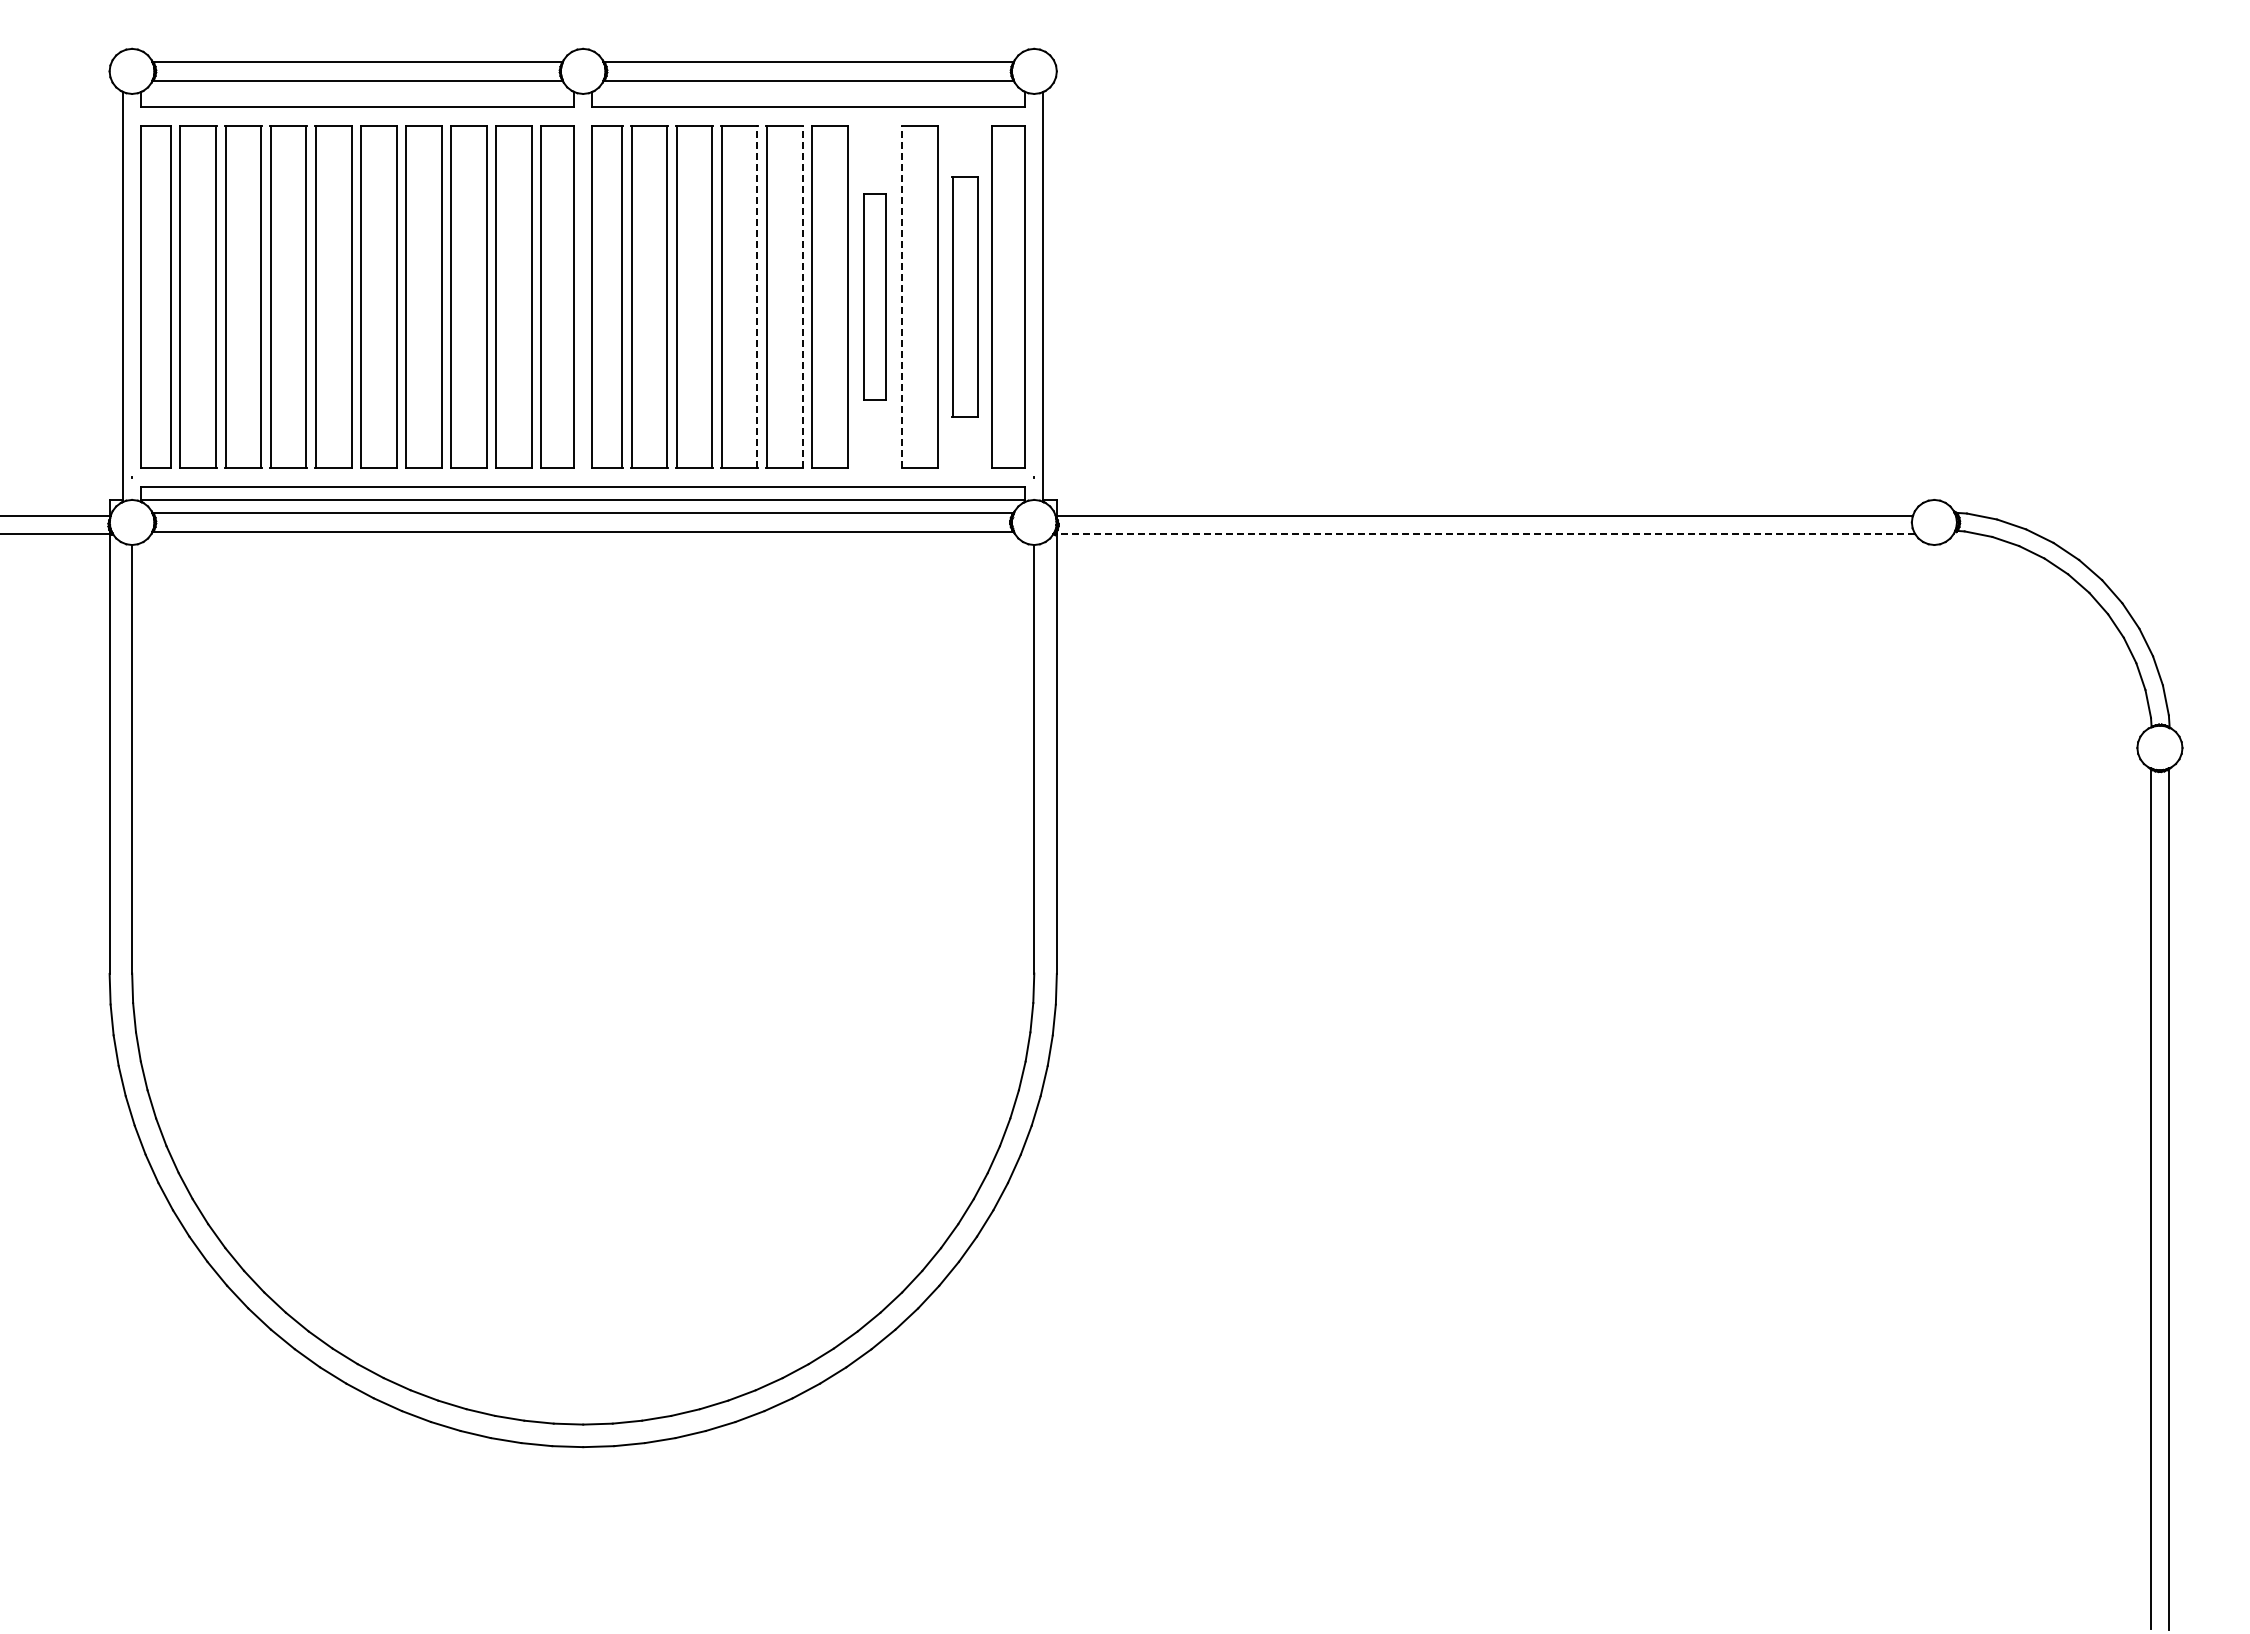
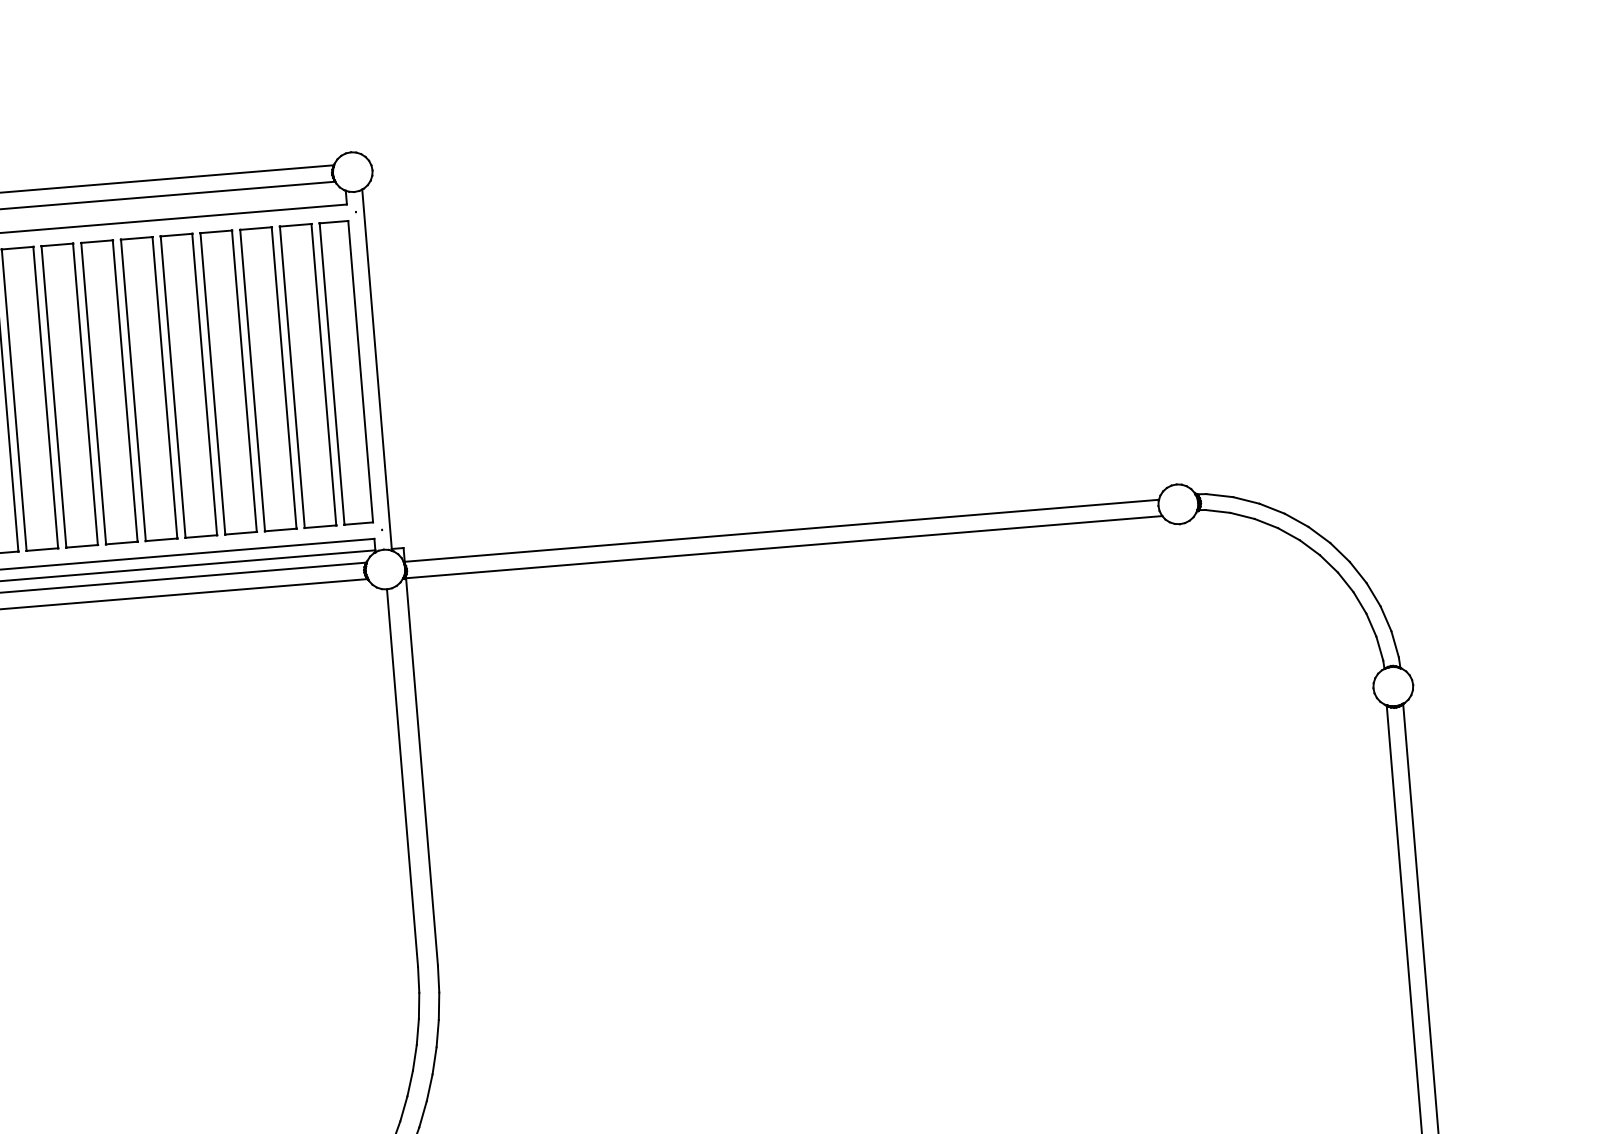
line: (757, 296) -> (125, 390), dashed -> solid
line: (802, 296) -> (164, 387), dashed -> solid
part: (874, 296) -> (228, 382), size x1.67
line: (902, 296) -> (252, 379), dashed -> solid
part: (964, 296) -> (307, 375), size x1.43
line: (1485, 534) -> (783, 547), dashed -> solid

